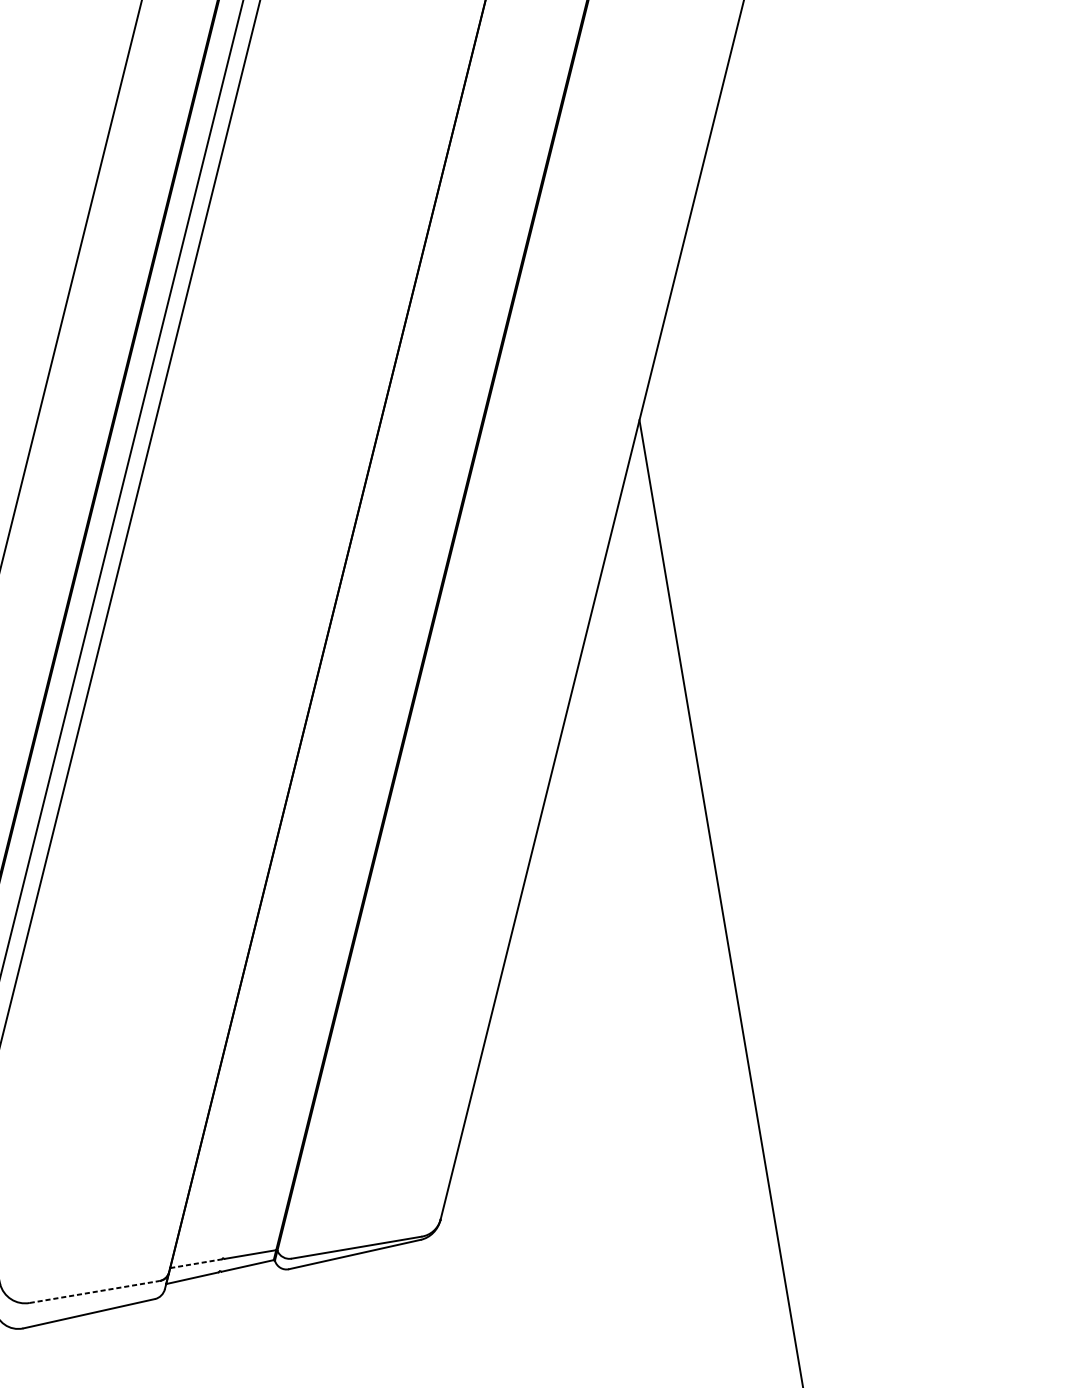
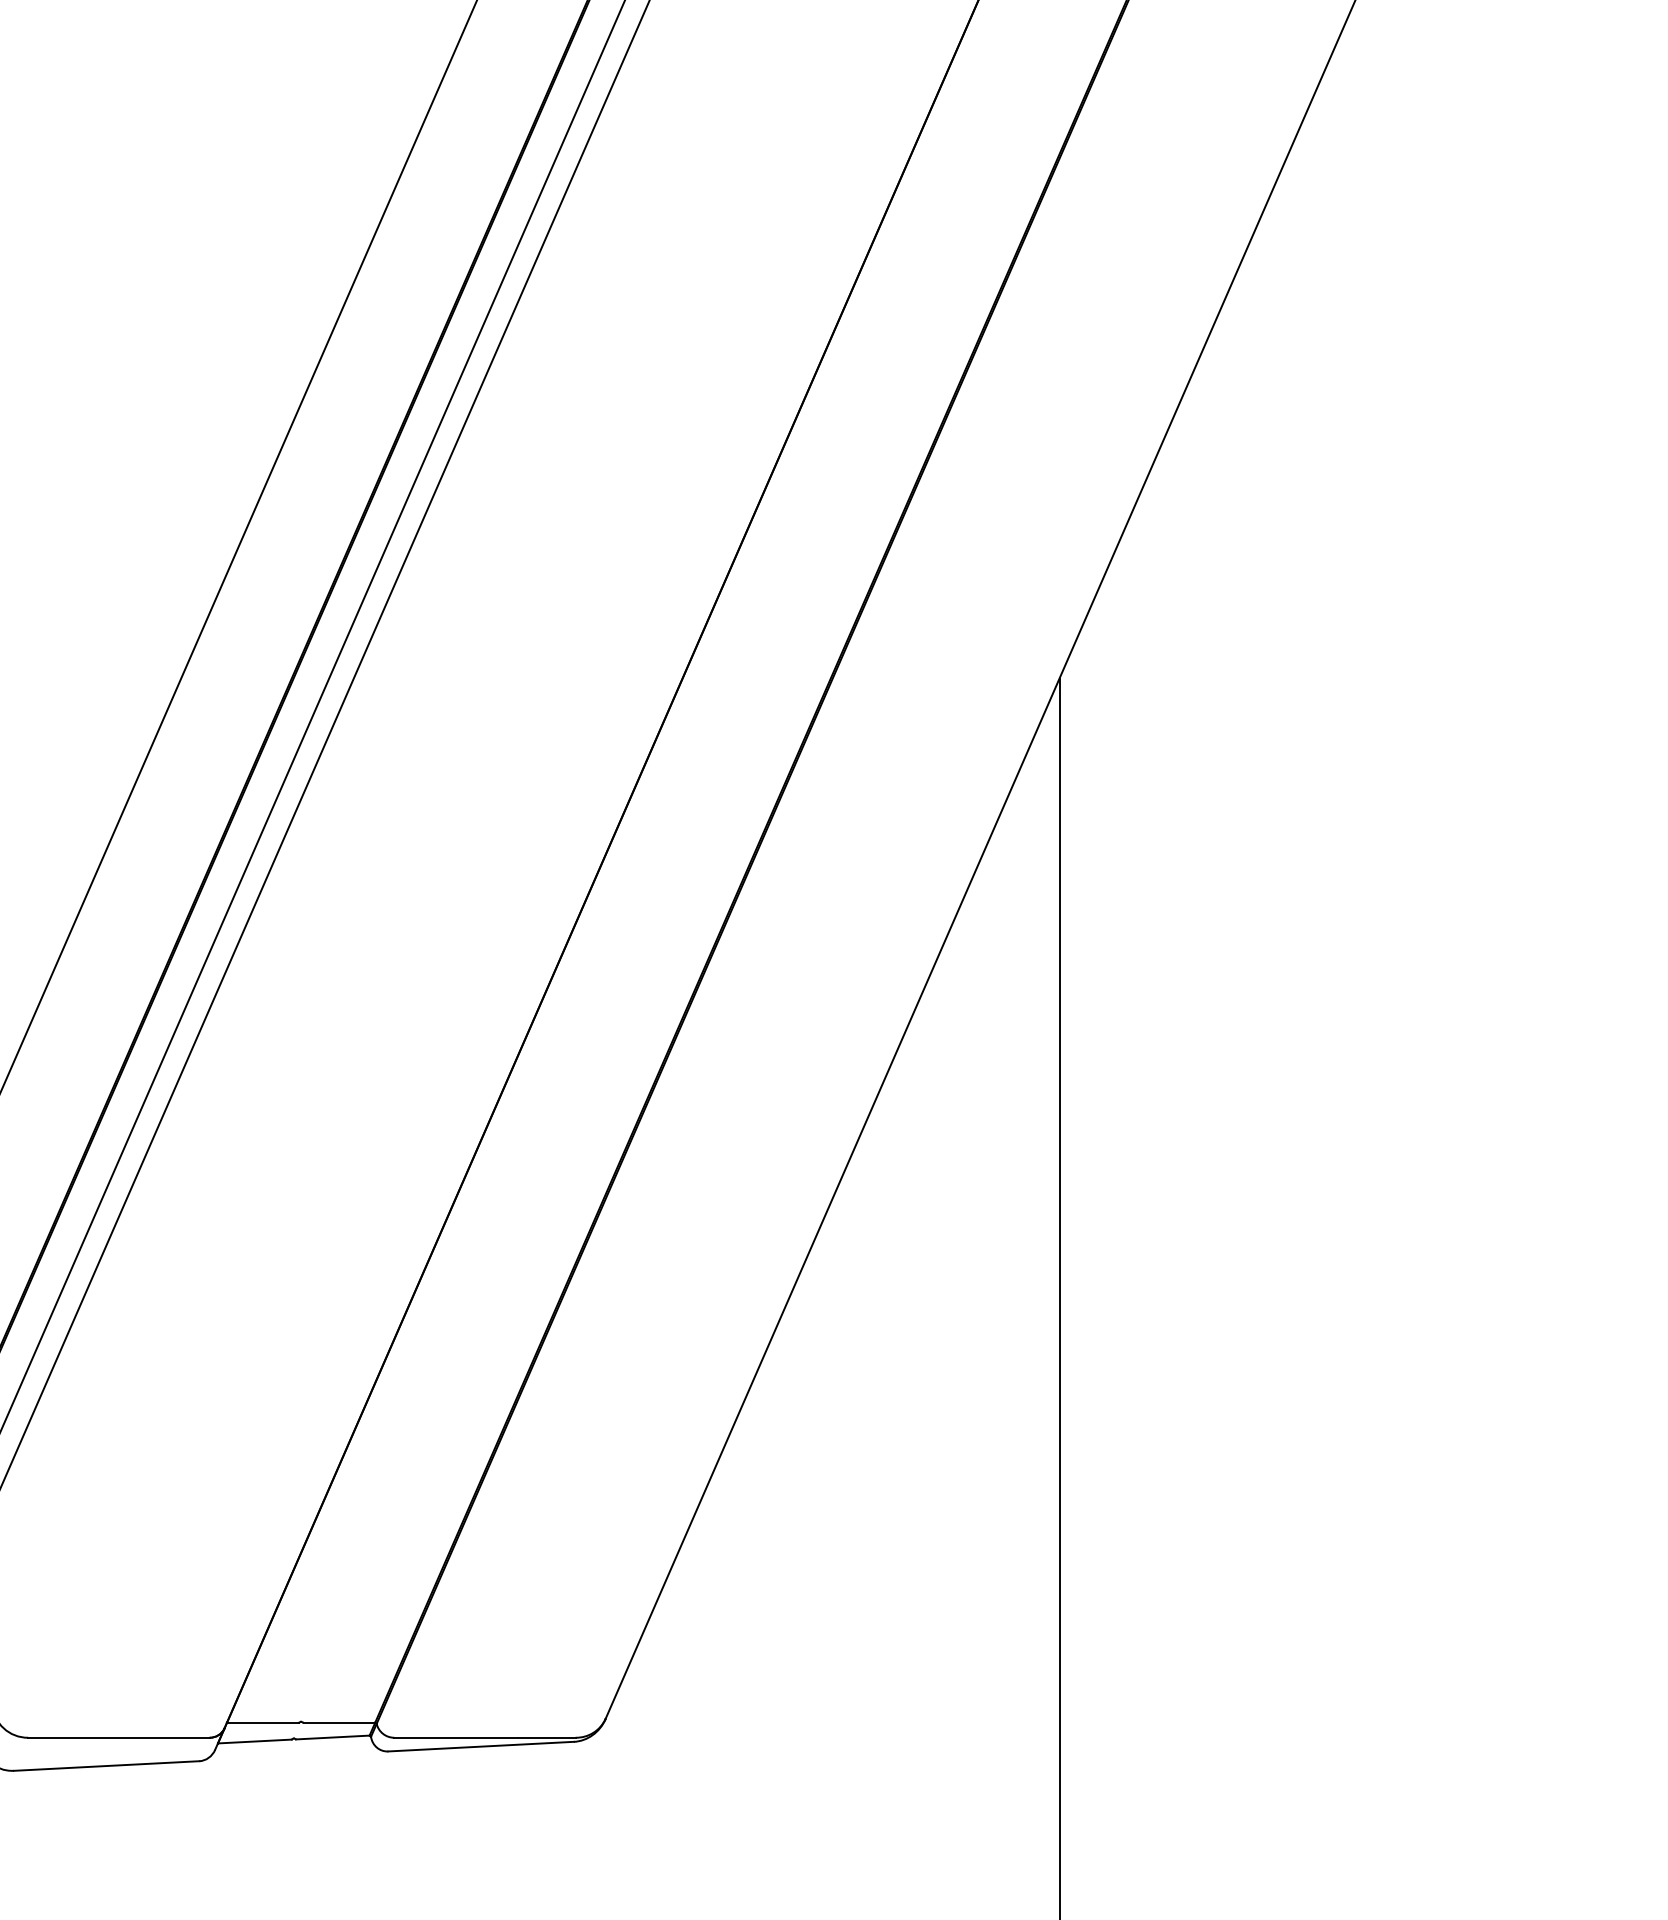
line: (195, 1263) -> (262, 1722), dashed -> solid
line: (94, 1291) -> (118, 1737), dashed -> solid

